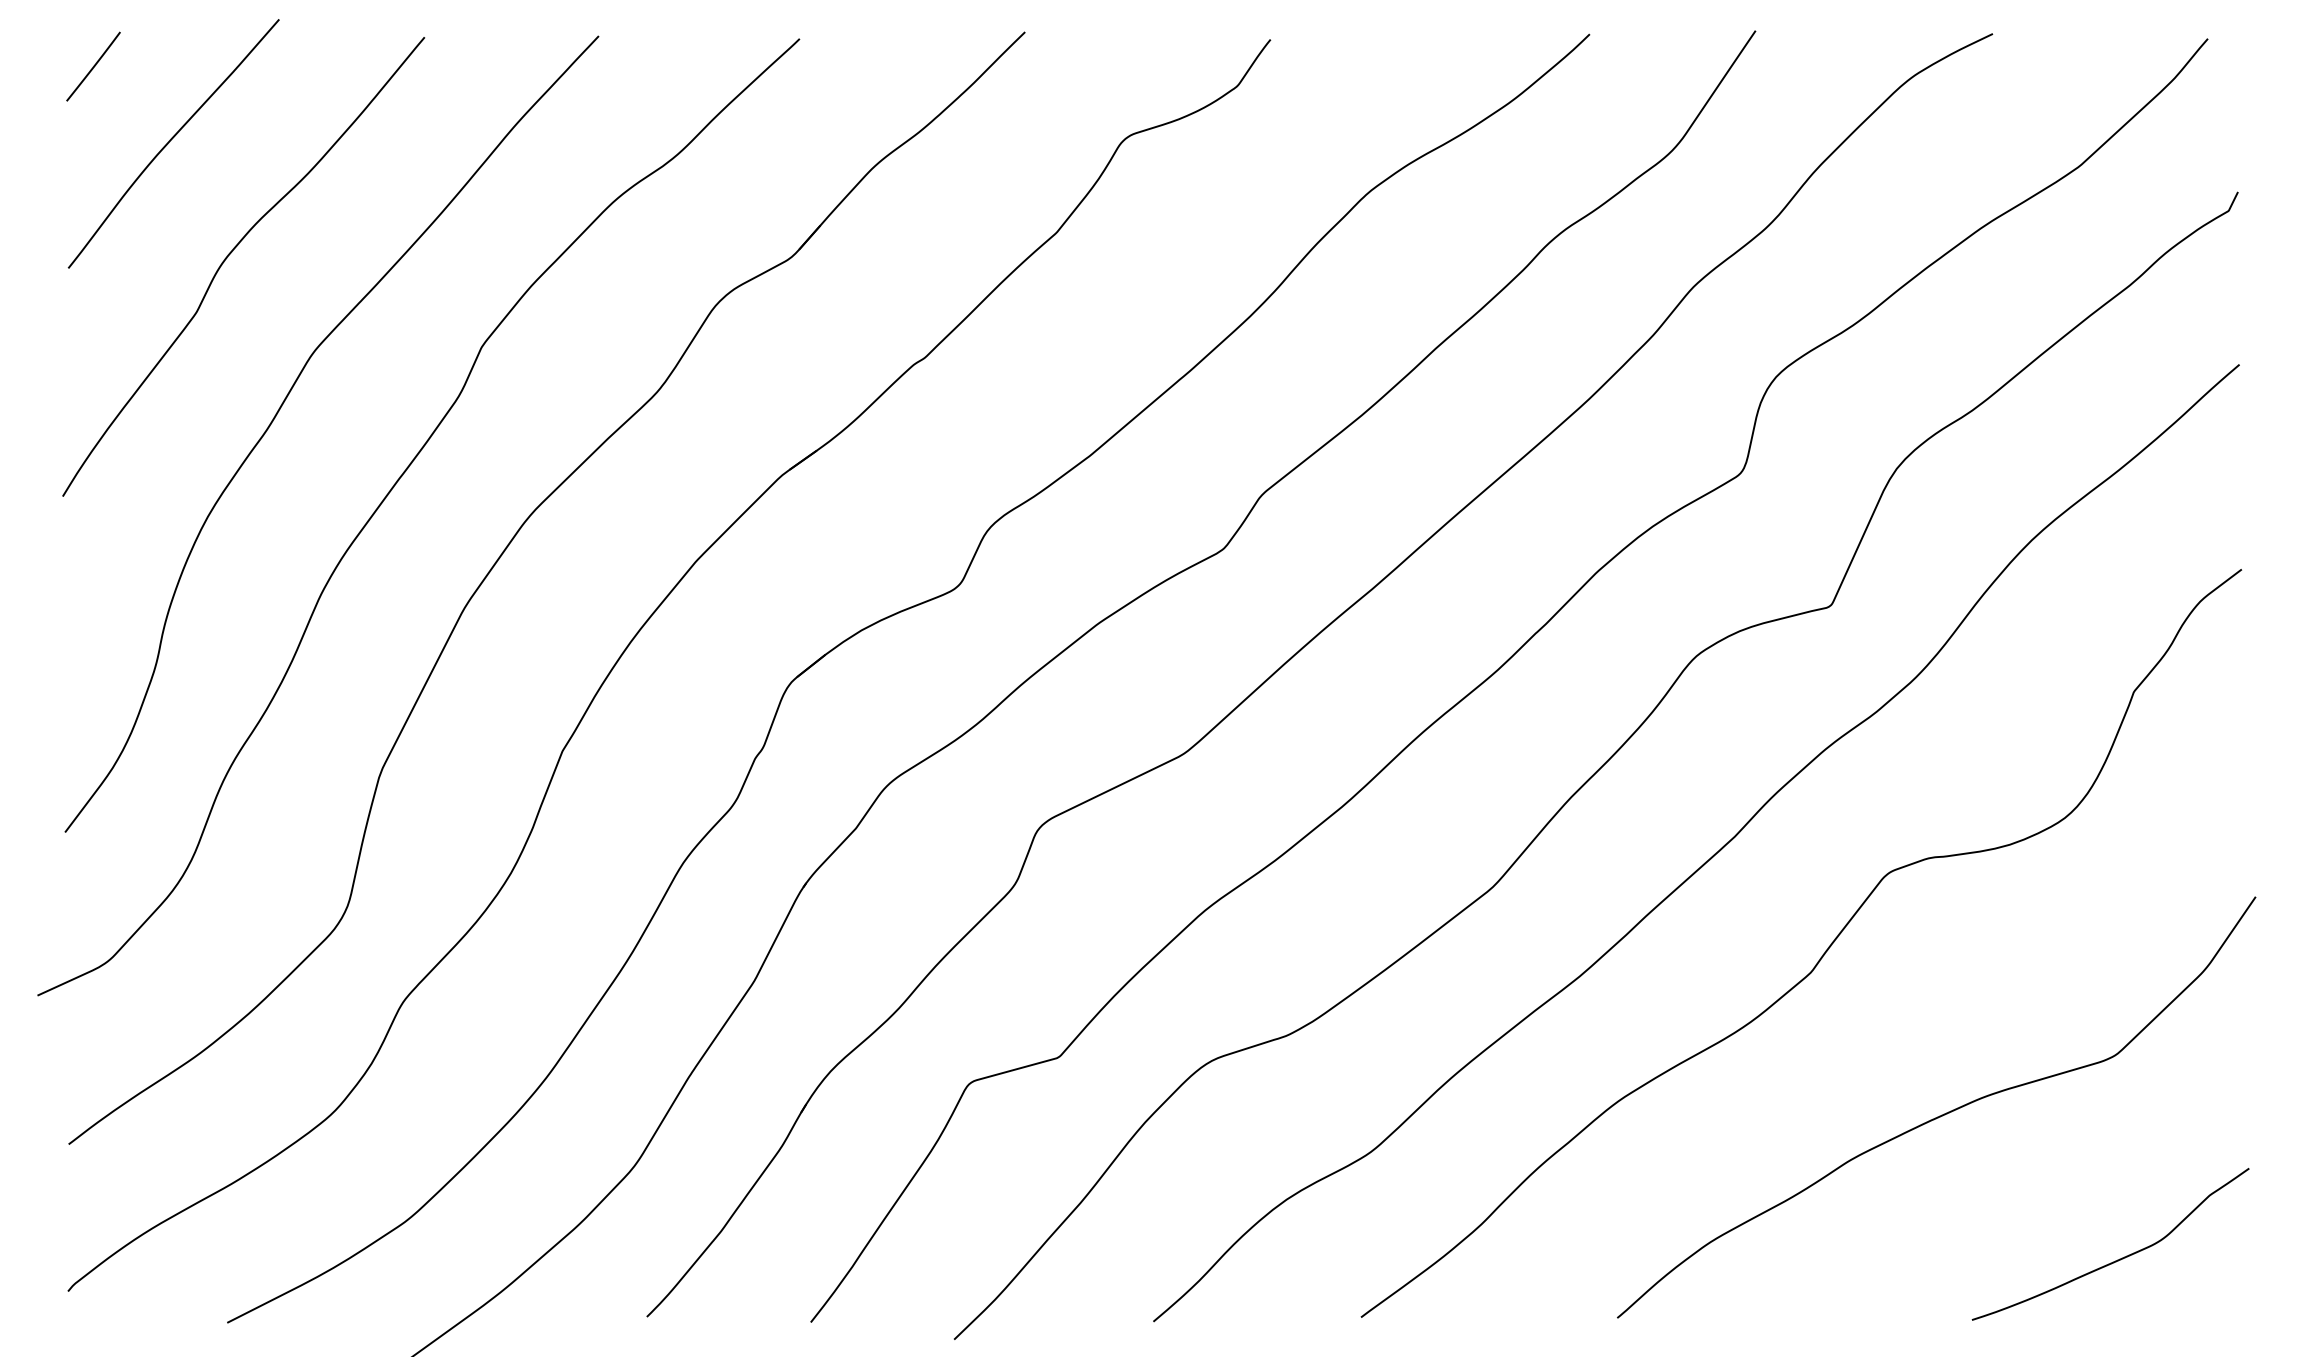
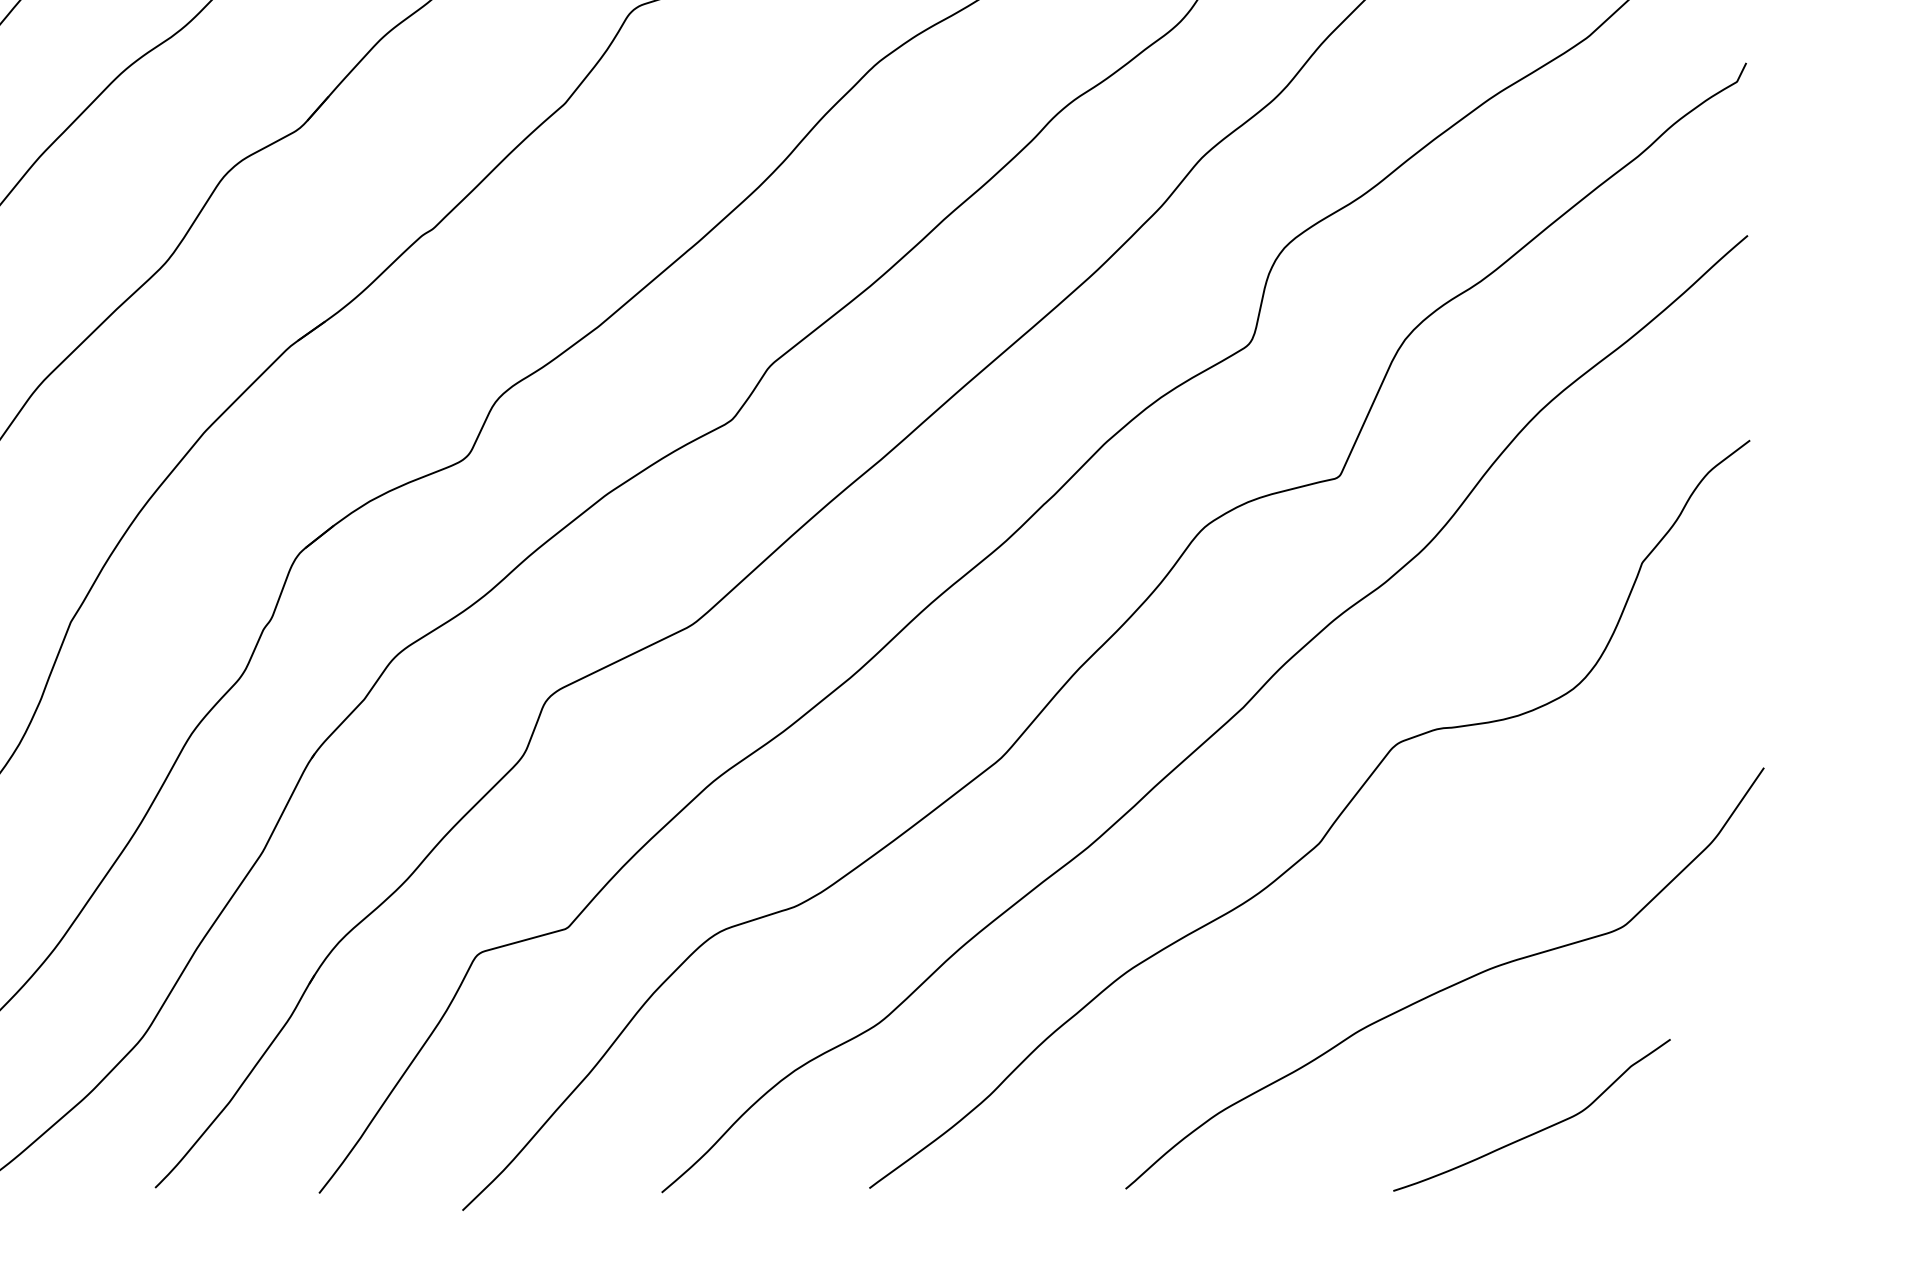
curve: (2117, 1259) -> (1538, 1130), moved

